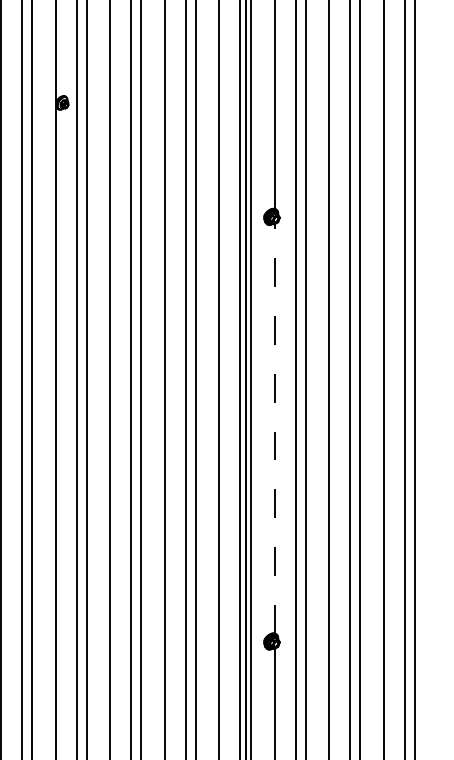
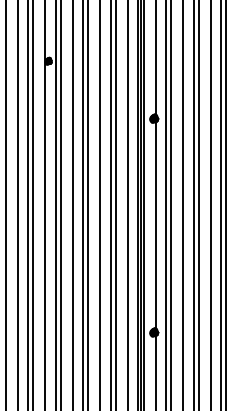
line: (274, 427) -> (155, 224), dashed -> solid

